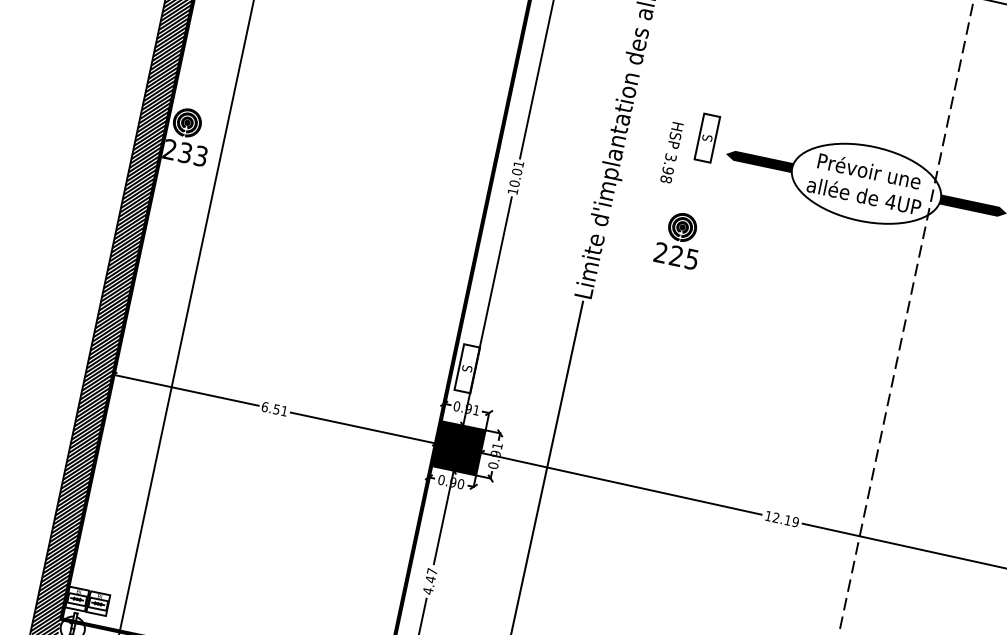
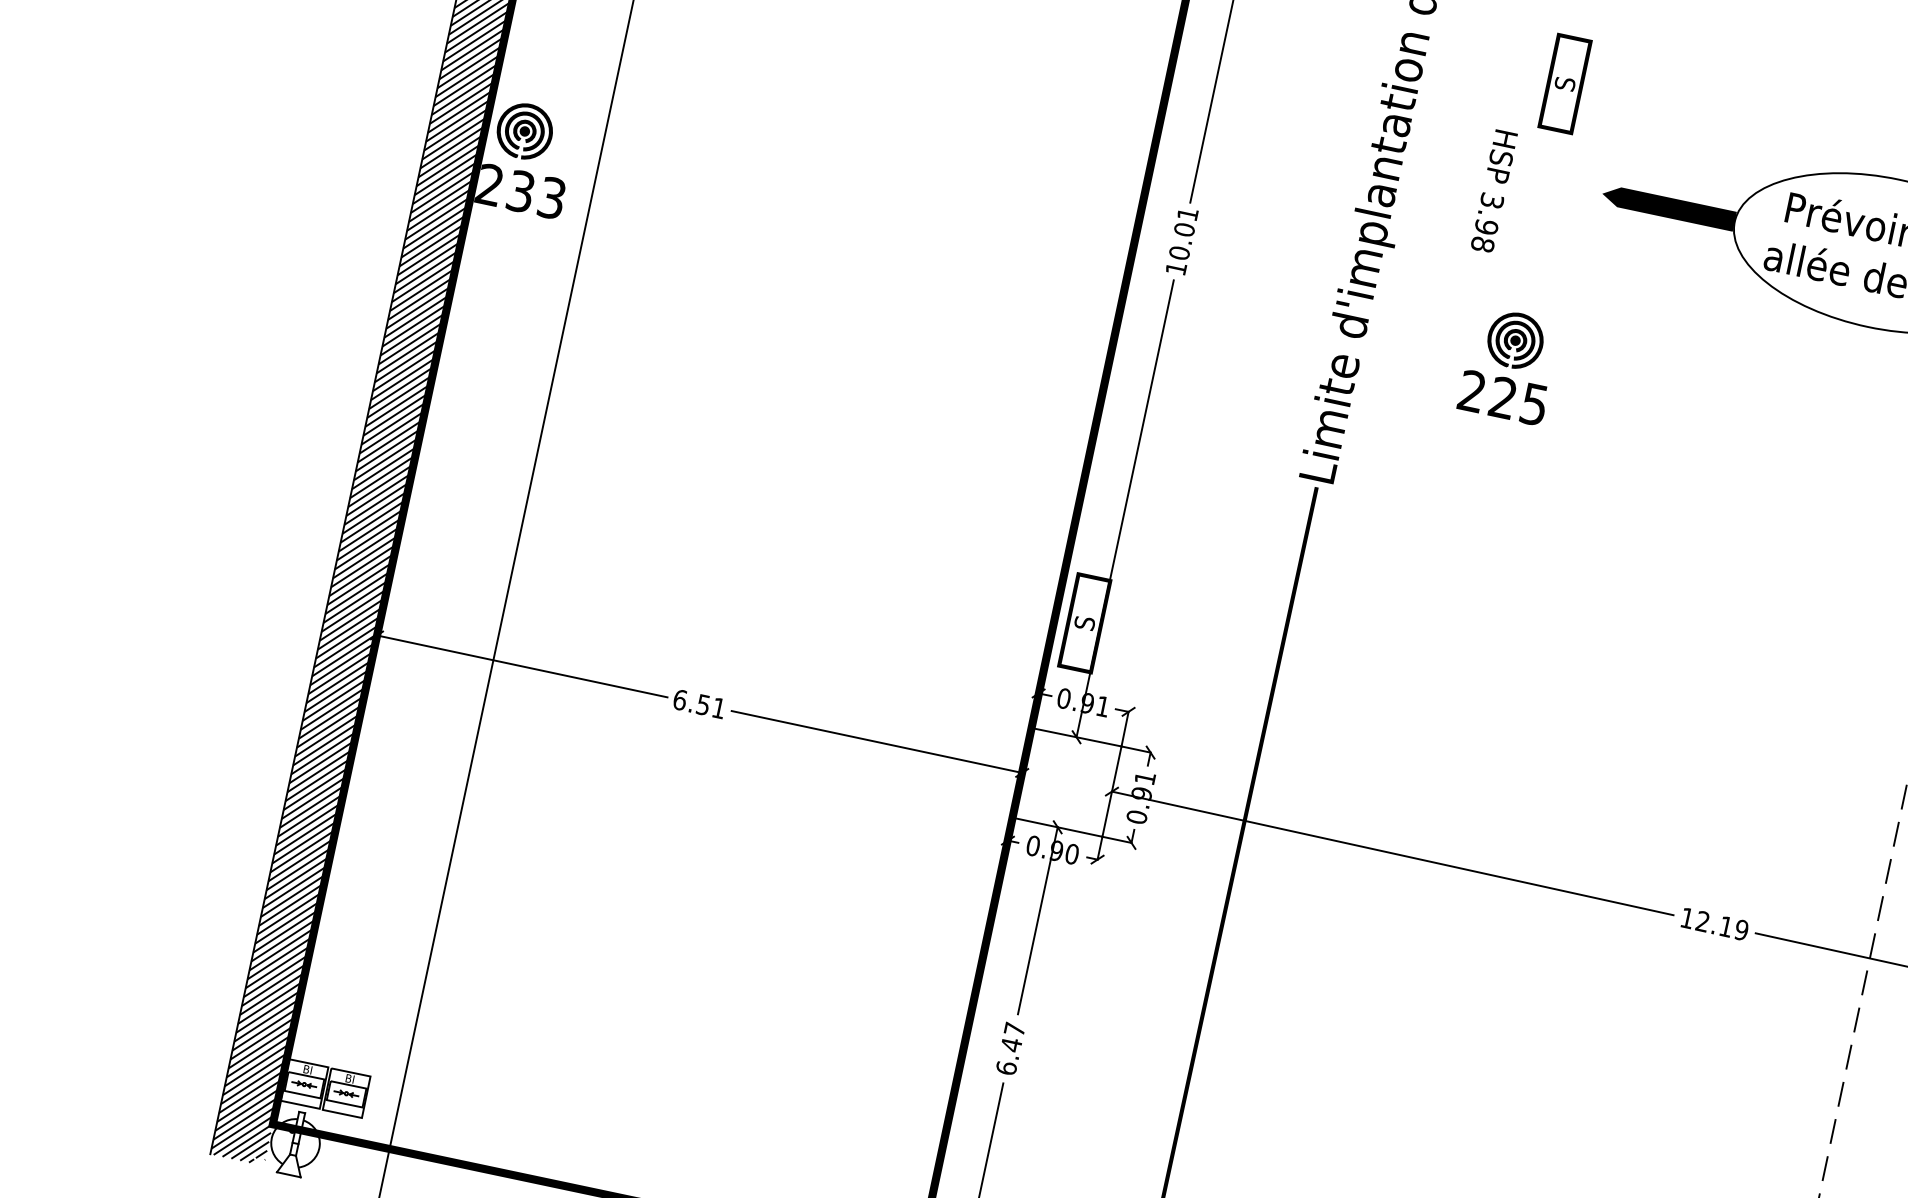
text: (707, 137) -> (1565, 82), moved
fill: (458, 448) -> (1067, 782), removed
text: (428, 590) -> (1007, 1066), 4.47 -> 6.47

